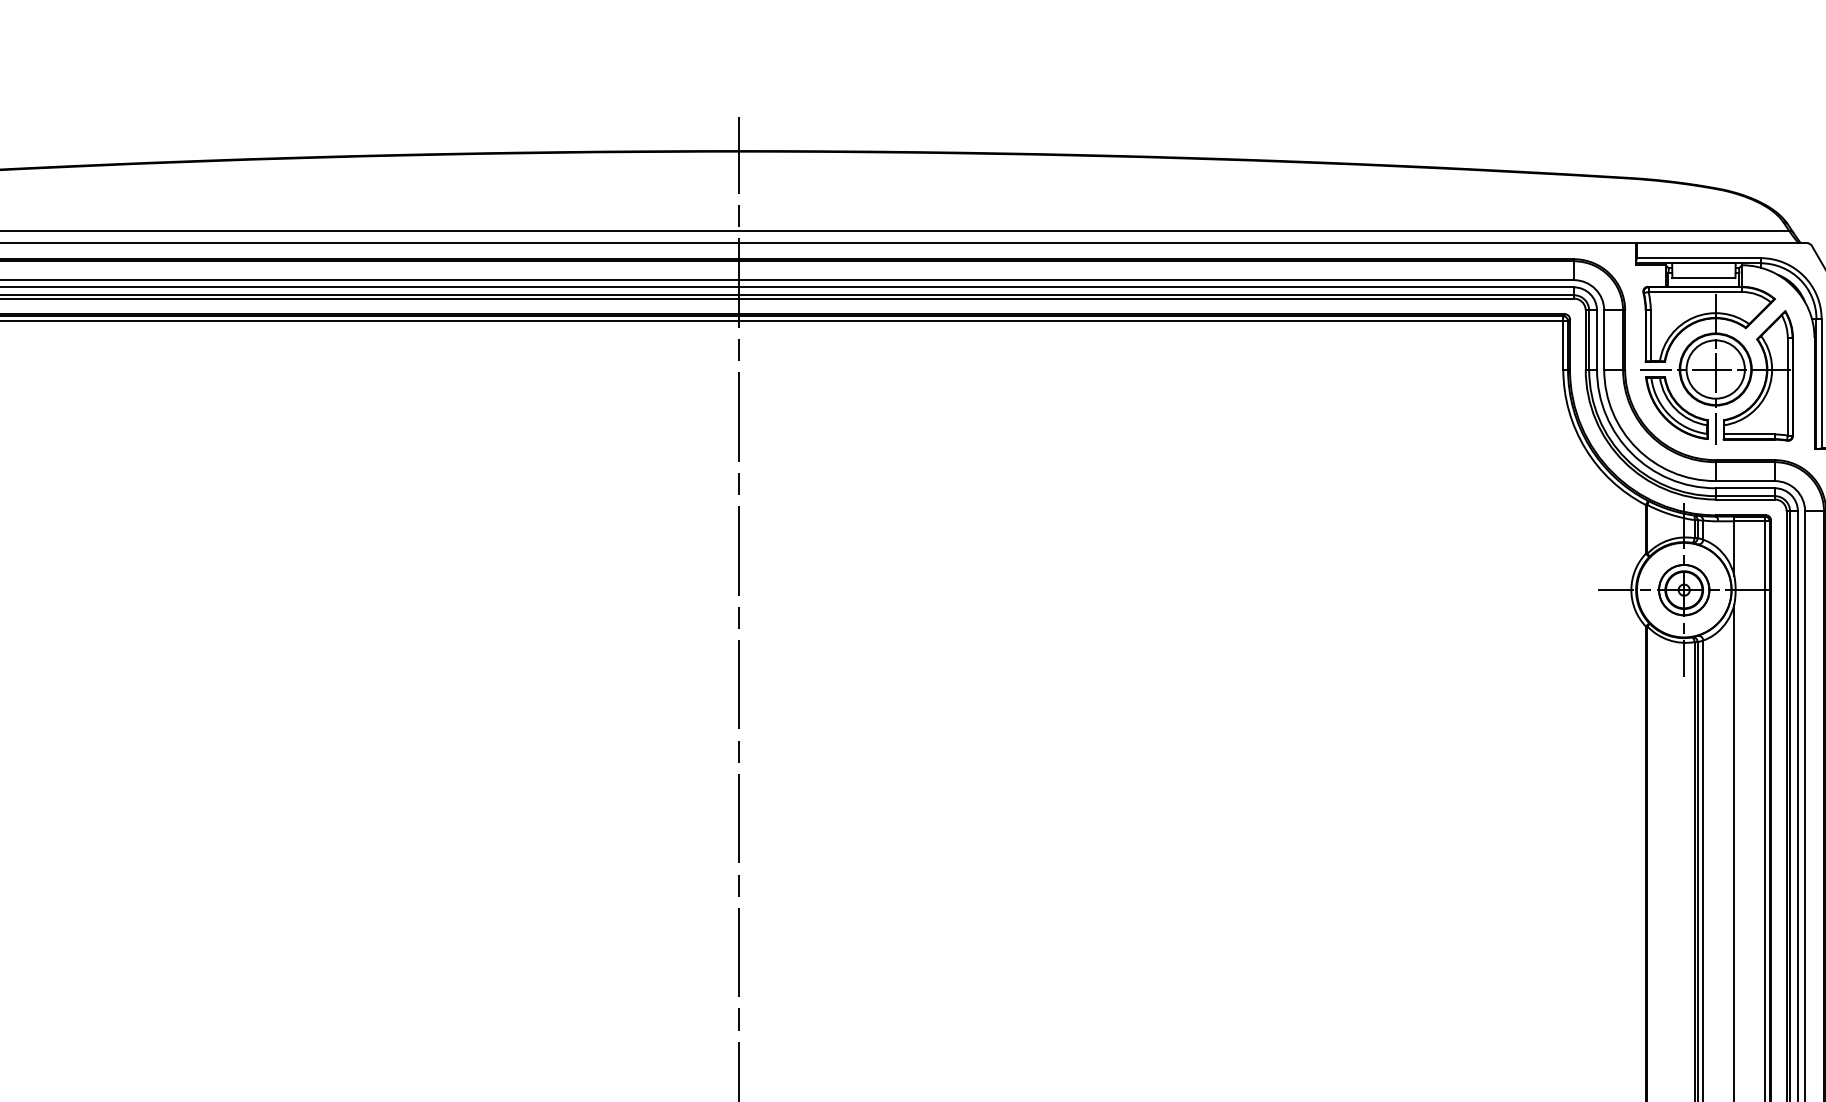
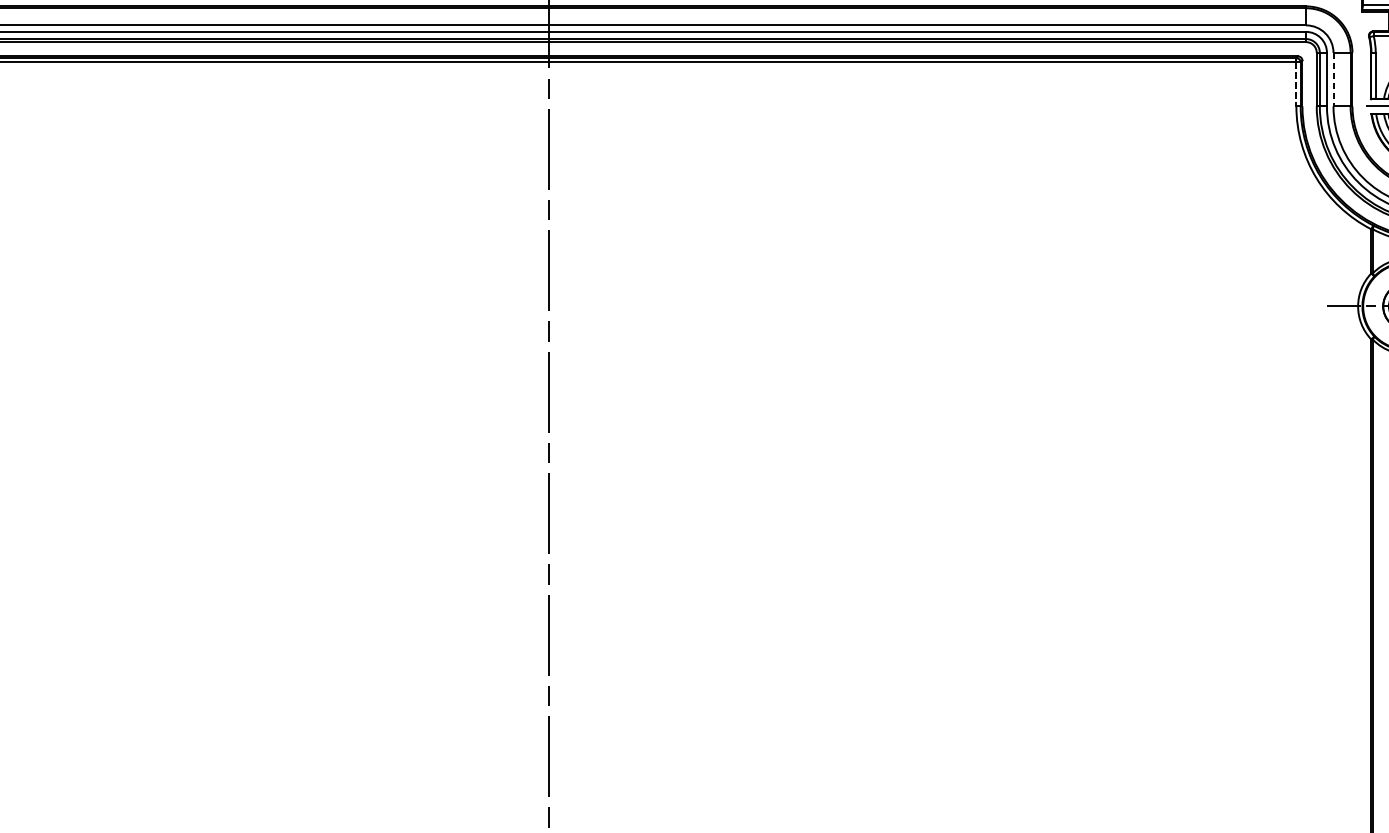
line: (1604, 340) -> (1333, 80), solid -> dashed
line: (1563, 345) -> (1296, 84), solid -> dashed

